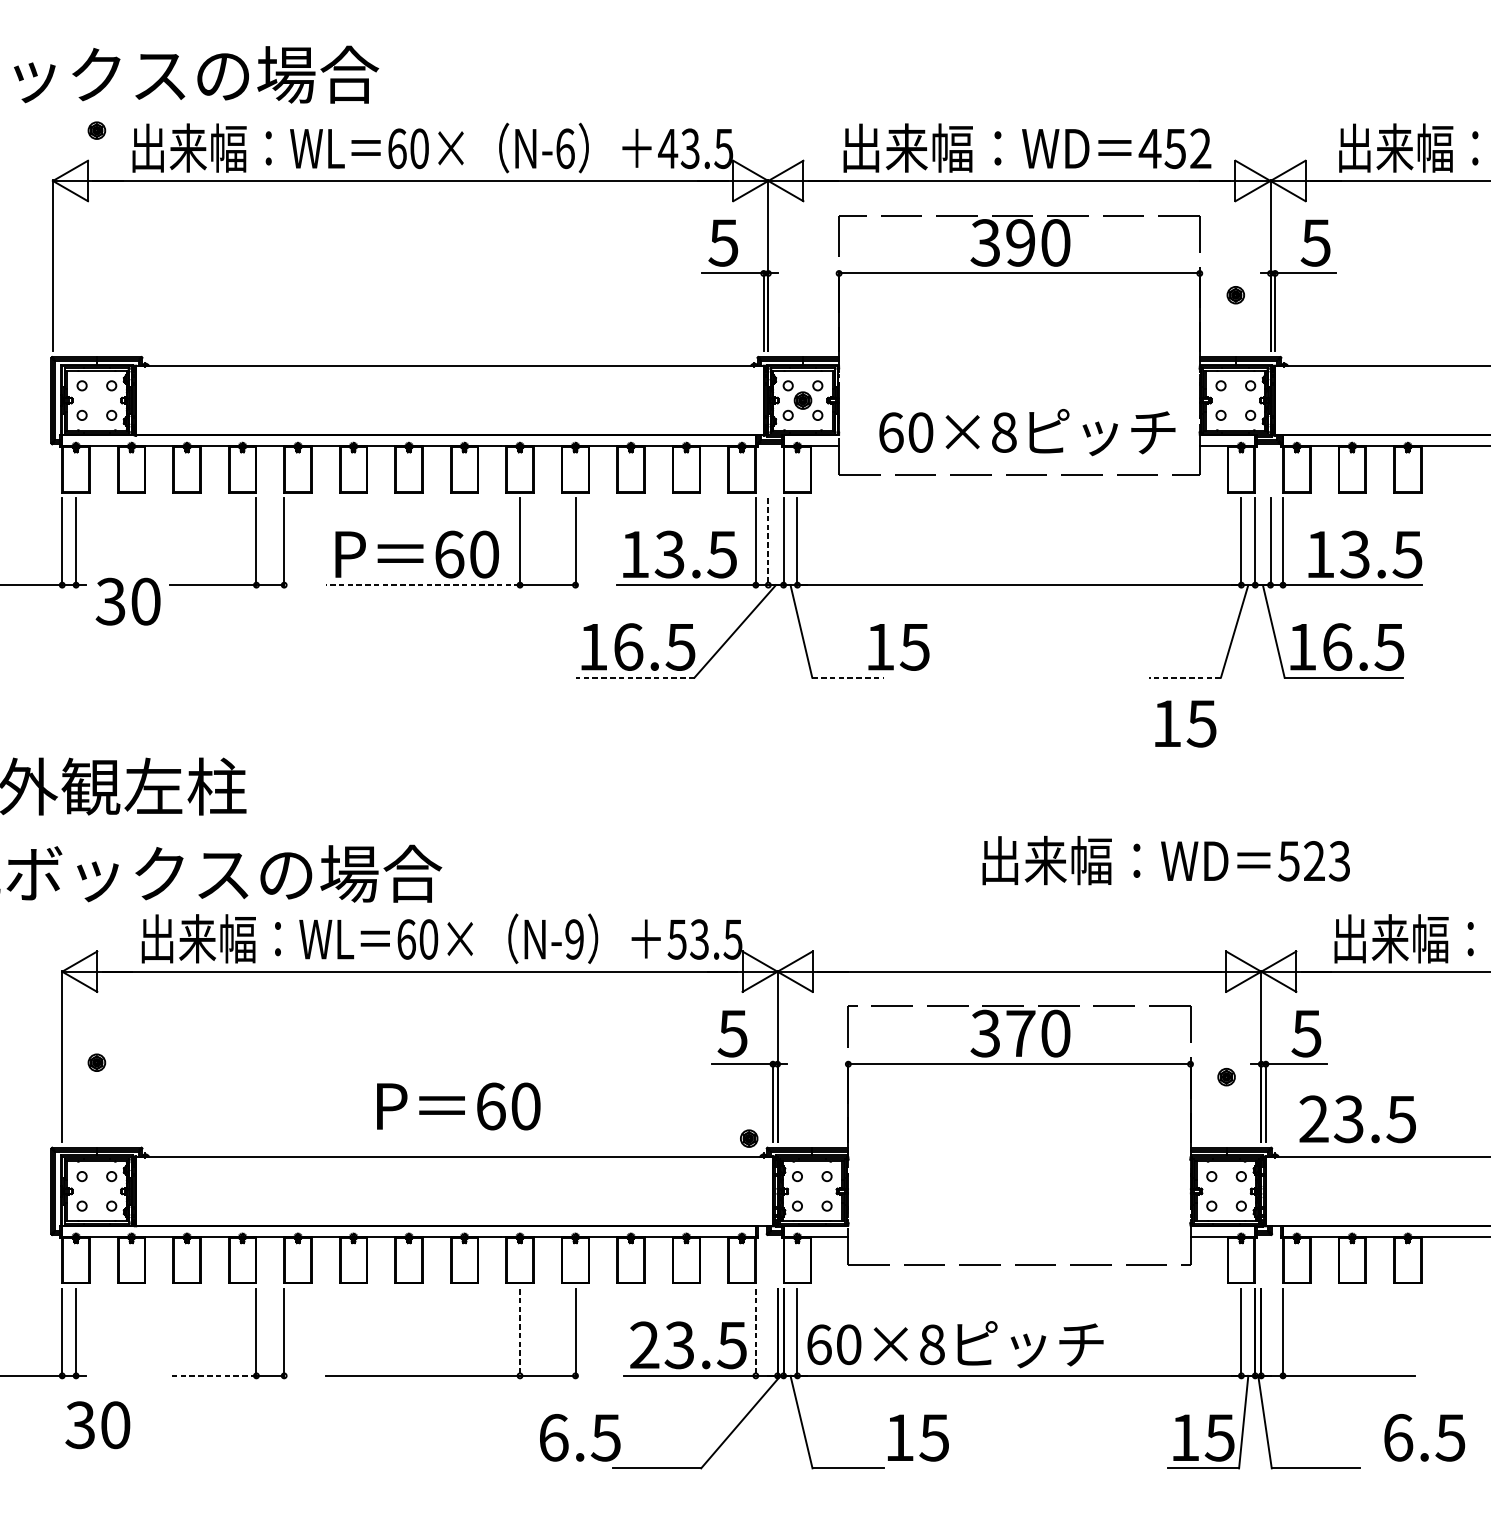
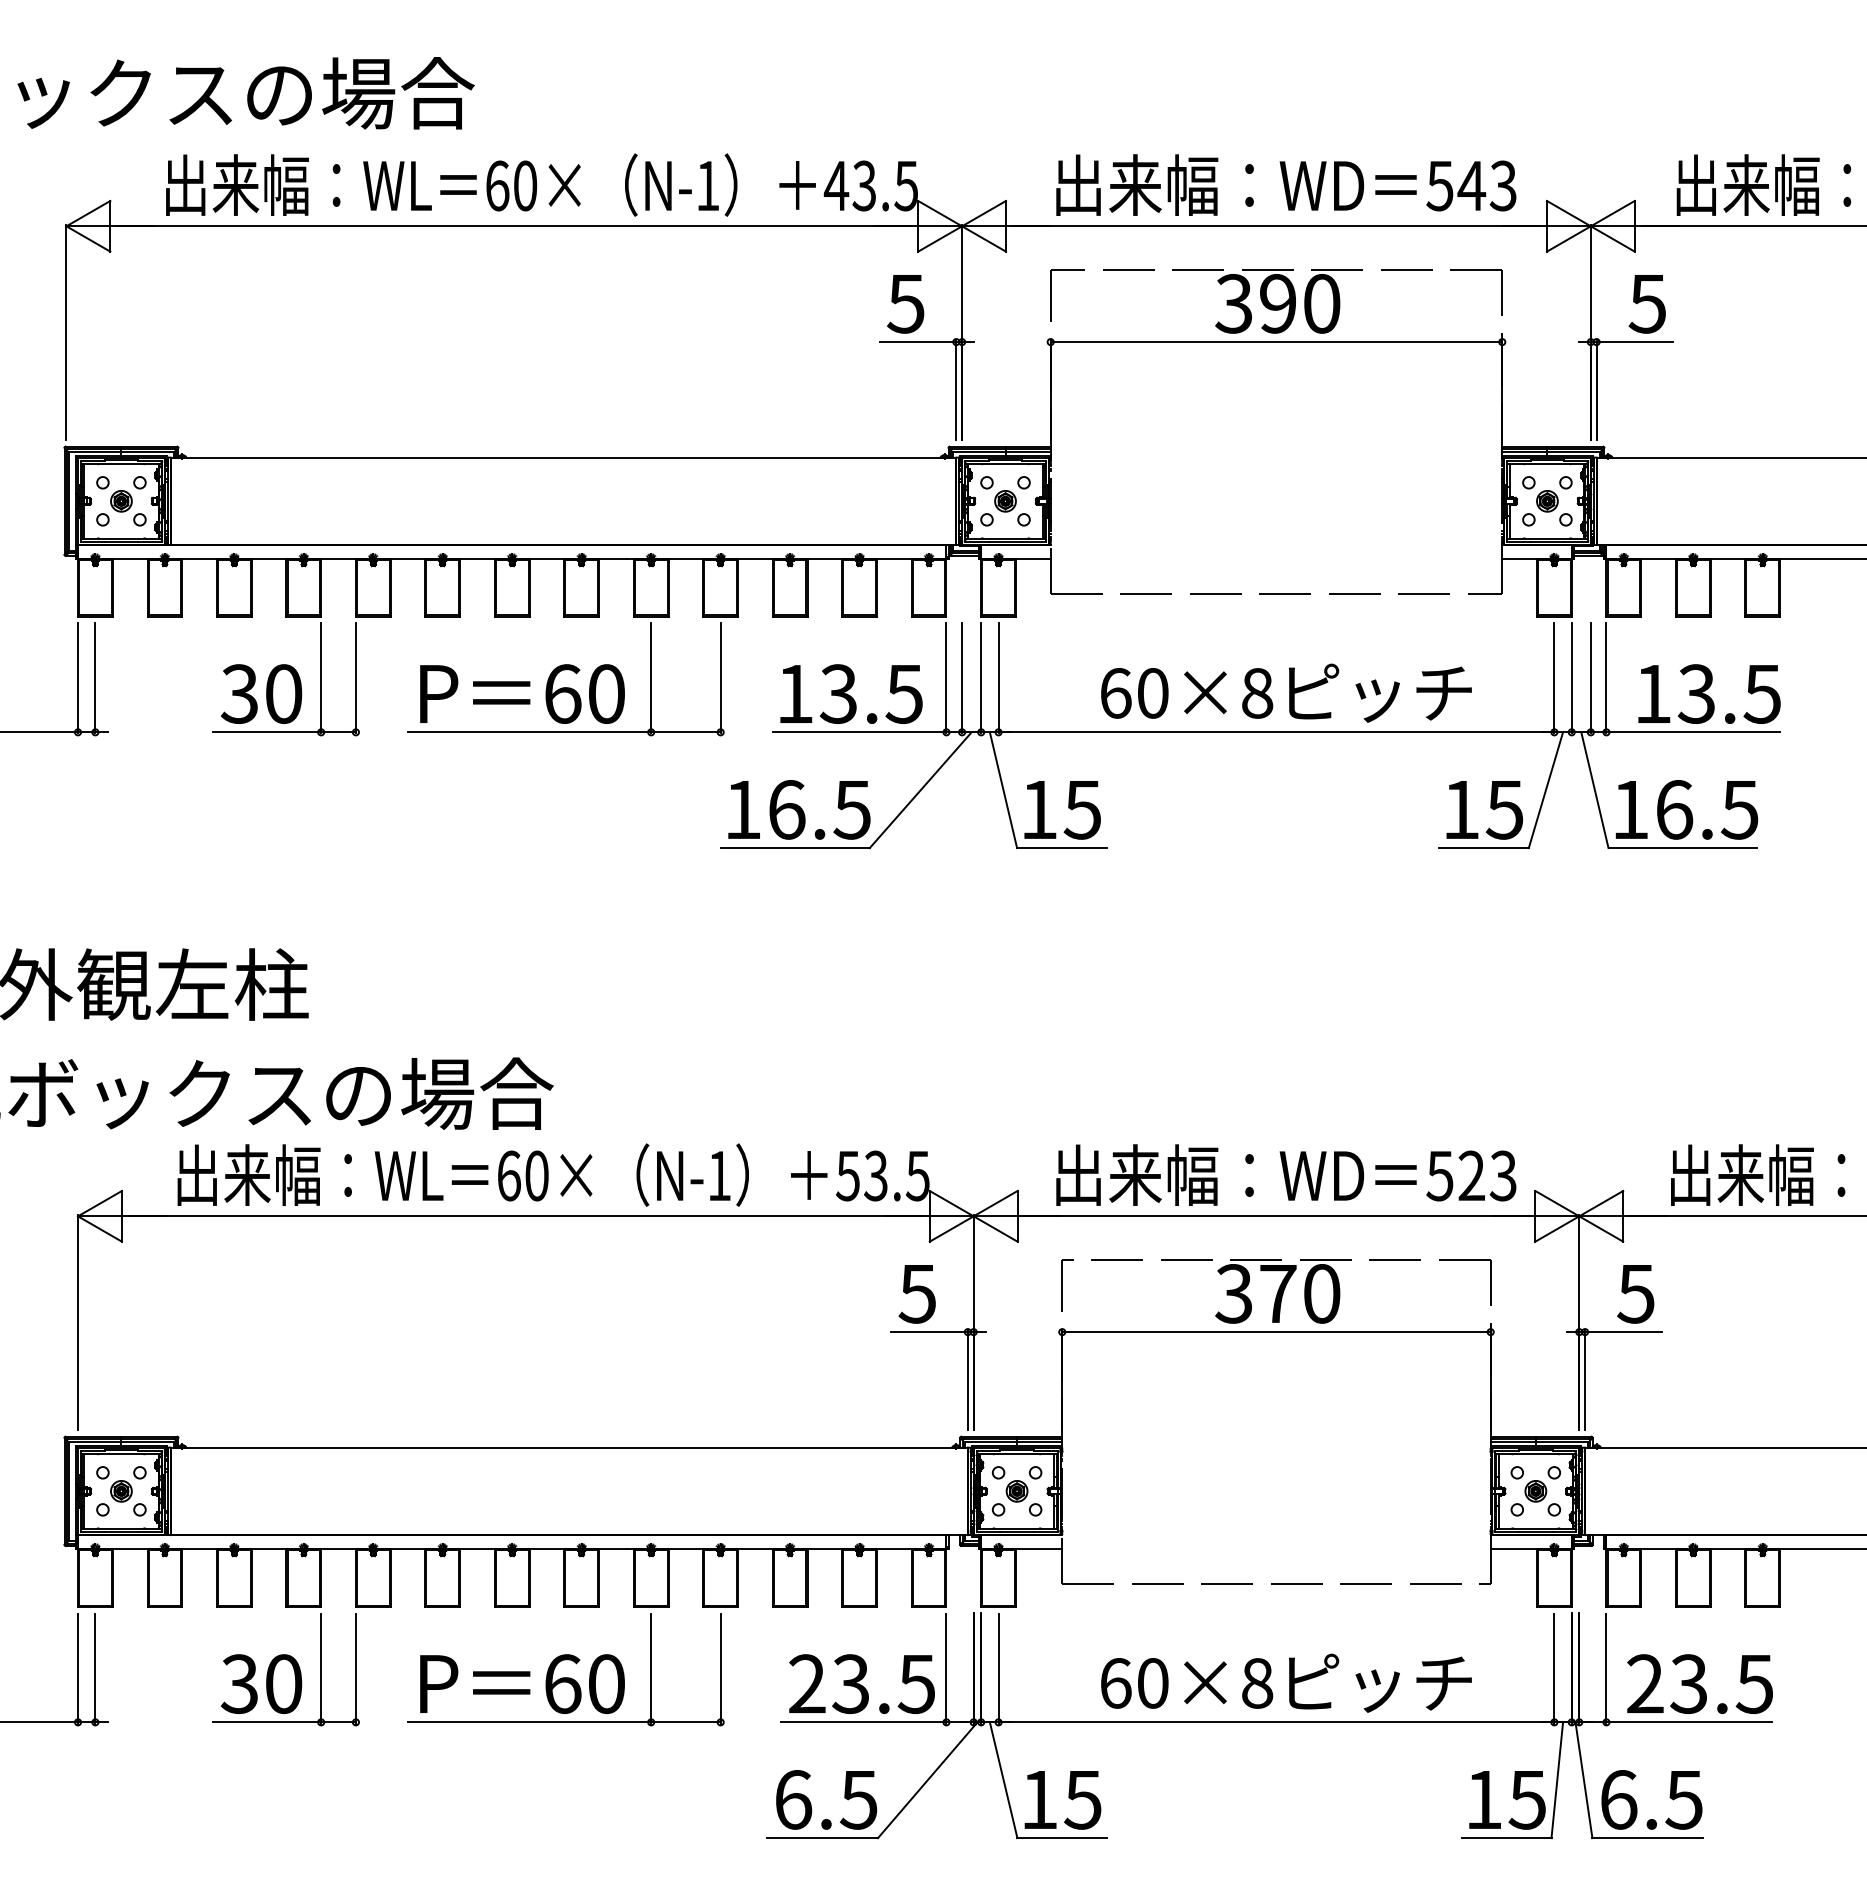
part: (96, 130) -> (121, 501), moved
text: (565, 148) -> (708, 185), N-6 -> N-1
text: (1174, 149) -> (1470, 186), 452 -> 543
part: (1235, 295) -> (1547, 501), moved
text: (1027, 431) -> (1286, 692), moved
line: (768, 542) -> (962, 678), dashed -> solid
line: (422, 585) -> (529, 732), dashed -> solid
text: (128, 601) -> (261, 693), moved
text: (898, 647) -> (1062, 810), moved
line: (634, 677) -> (794, 848), dashed -> solid
line: (847, 677) -> (1061, 848), dashed -> solid
line: (1185, 677) -> (1484, 848), dashed -> solid
text: (1185, 724) -> (1484, 810), moved
text: (1166, 860) -> (1286, 1174), moved
text: (574, 939) -> (719, 1175), N-9 -> N-1
part: (96, 1062) -> (121, 1491), moved
part: (1226, 1077) -> (1535, 1491), moved
text: (458, 1106) -> (522, 1683), moved
text: (1357, 1118) -> (1699, 1683), moved
part: (748, 1138) -> (1016, 1491), moved
line: (520, 1333) -> (651, 1669), dashed -> solid
line: (755, 1333) -> (946, 1669), dashed -> solid
text: (955, 1344) -> (1286, 1682), moved
line: (213, 1375) -> (267, 1722), dashed -> solid
text: (97, 1424) -> (261, 1683), moved
text: (580, 1437) -> (826, 1799), moved
text: (1424, 1437) -> (1651, 1799), moved
text: (918, 1438) -> (1062, 1800), moved

